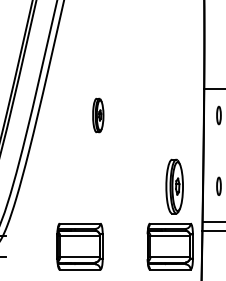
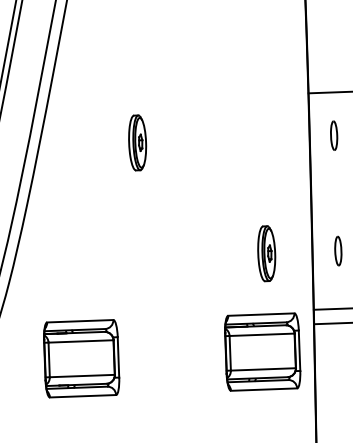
part: (175, 185) -> (267, 252), size x0.62
part: (79, 246) -> (80, 358), moved

